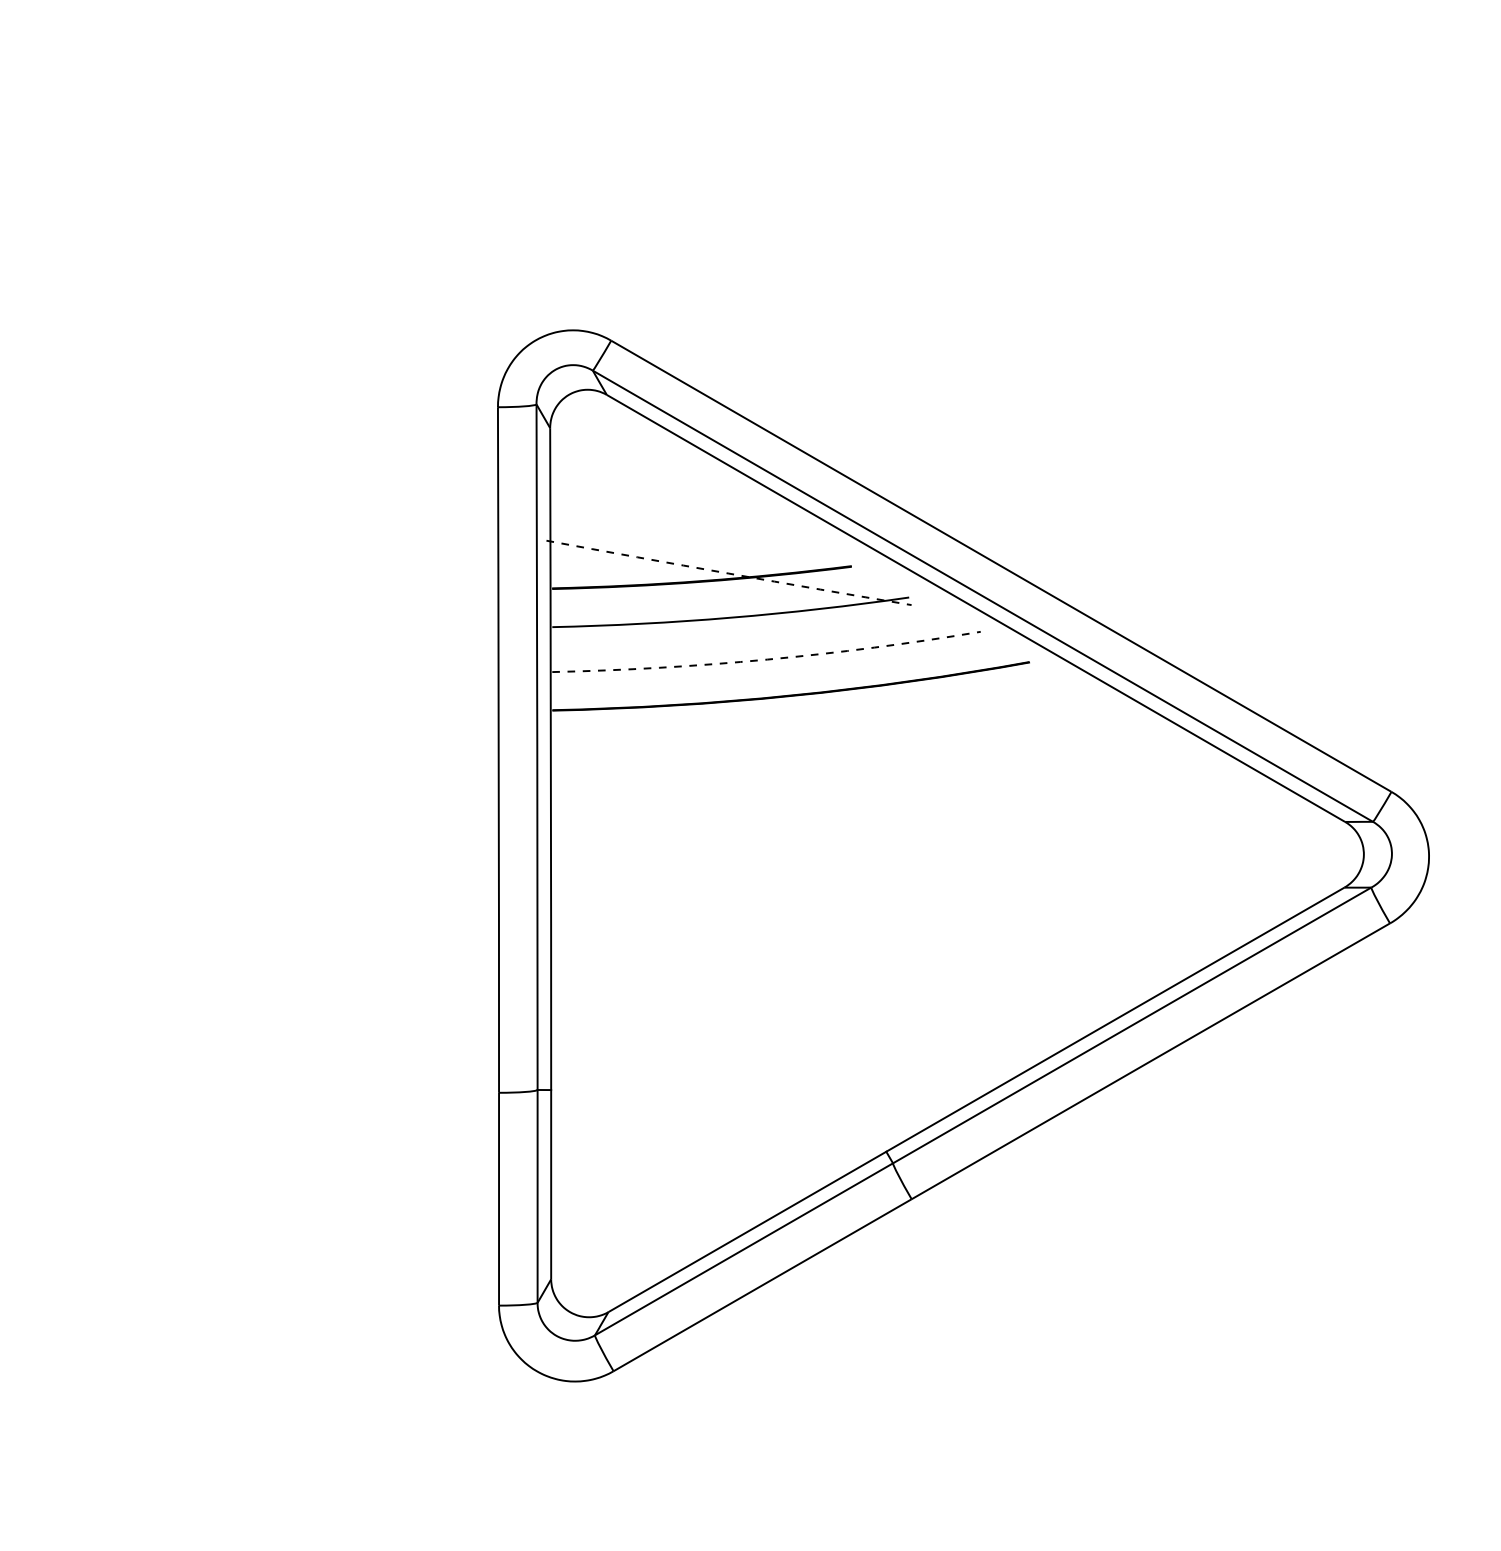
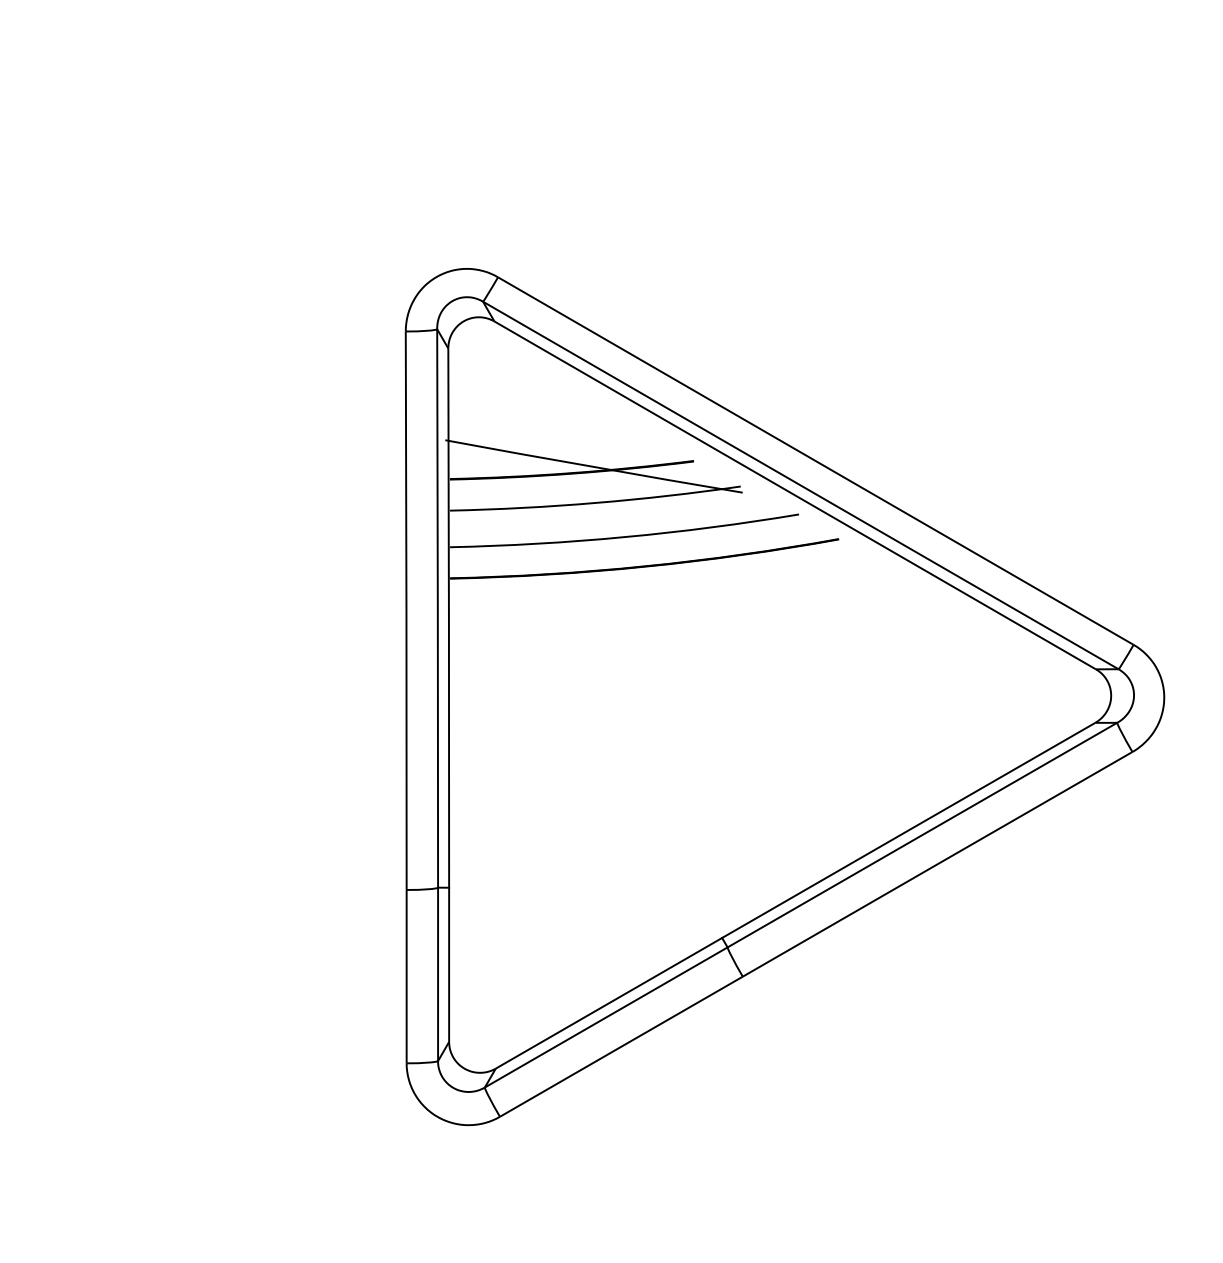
arc: (728, 573) -> (593, 466), dashed -> solid
arc: (767, 659) -> (625, 537), dashed -> solid

